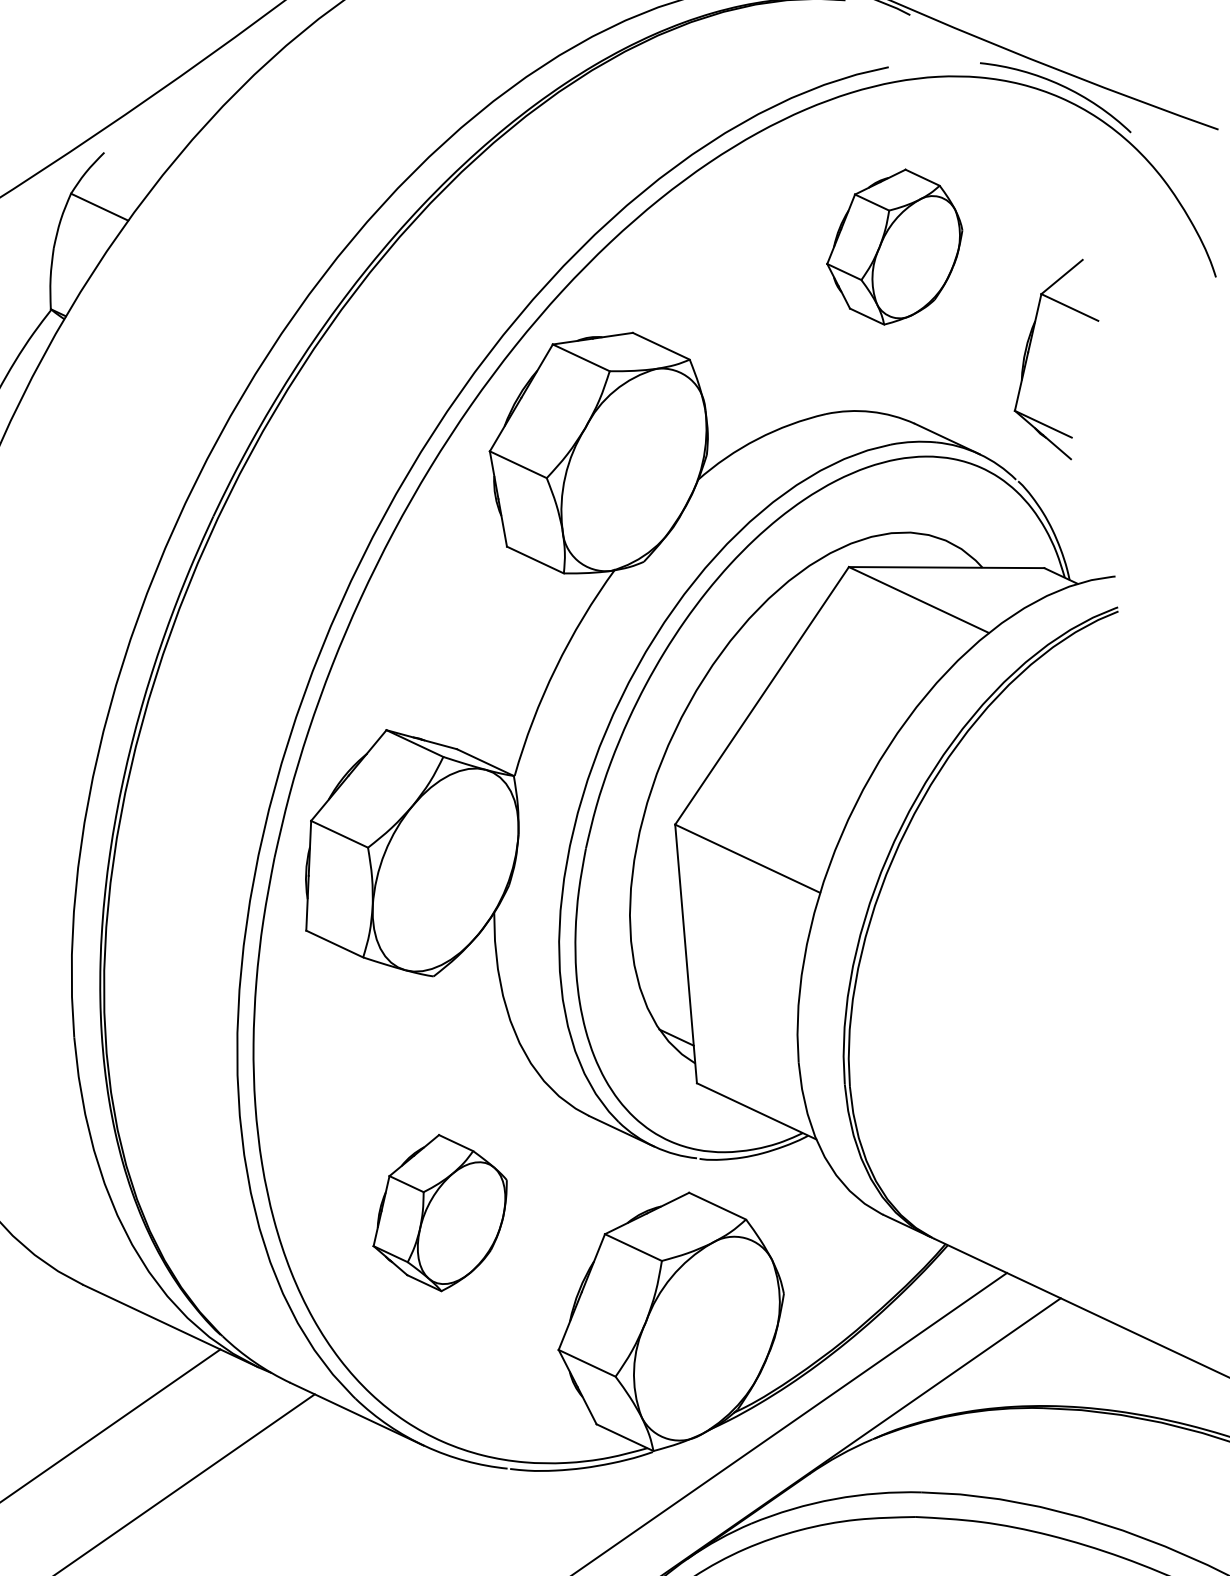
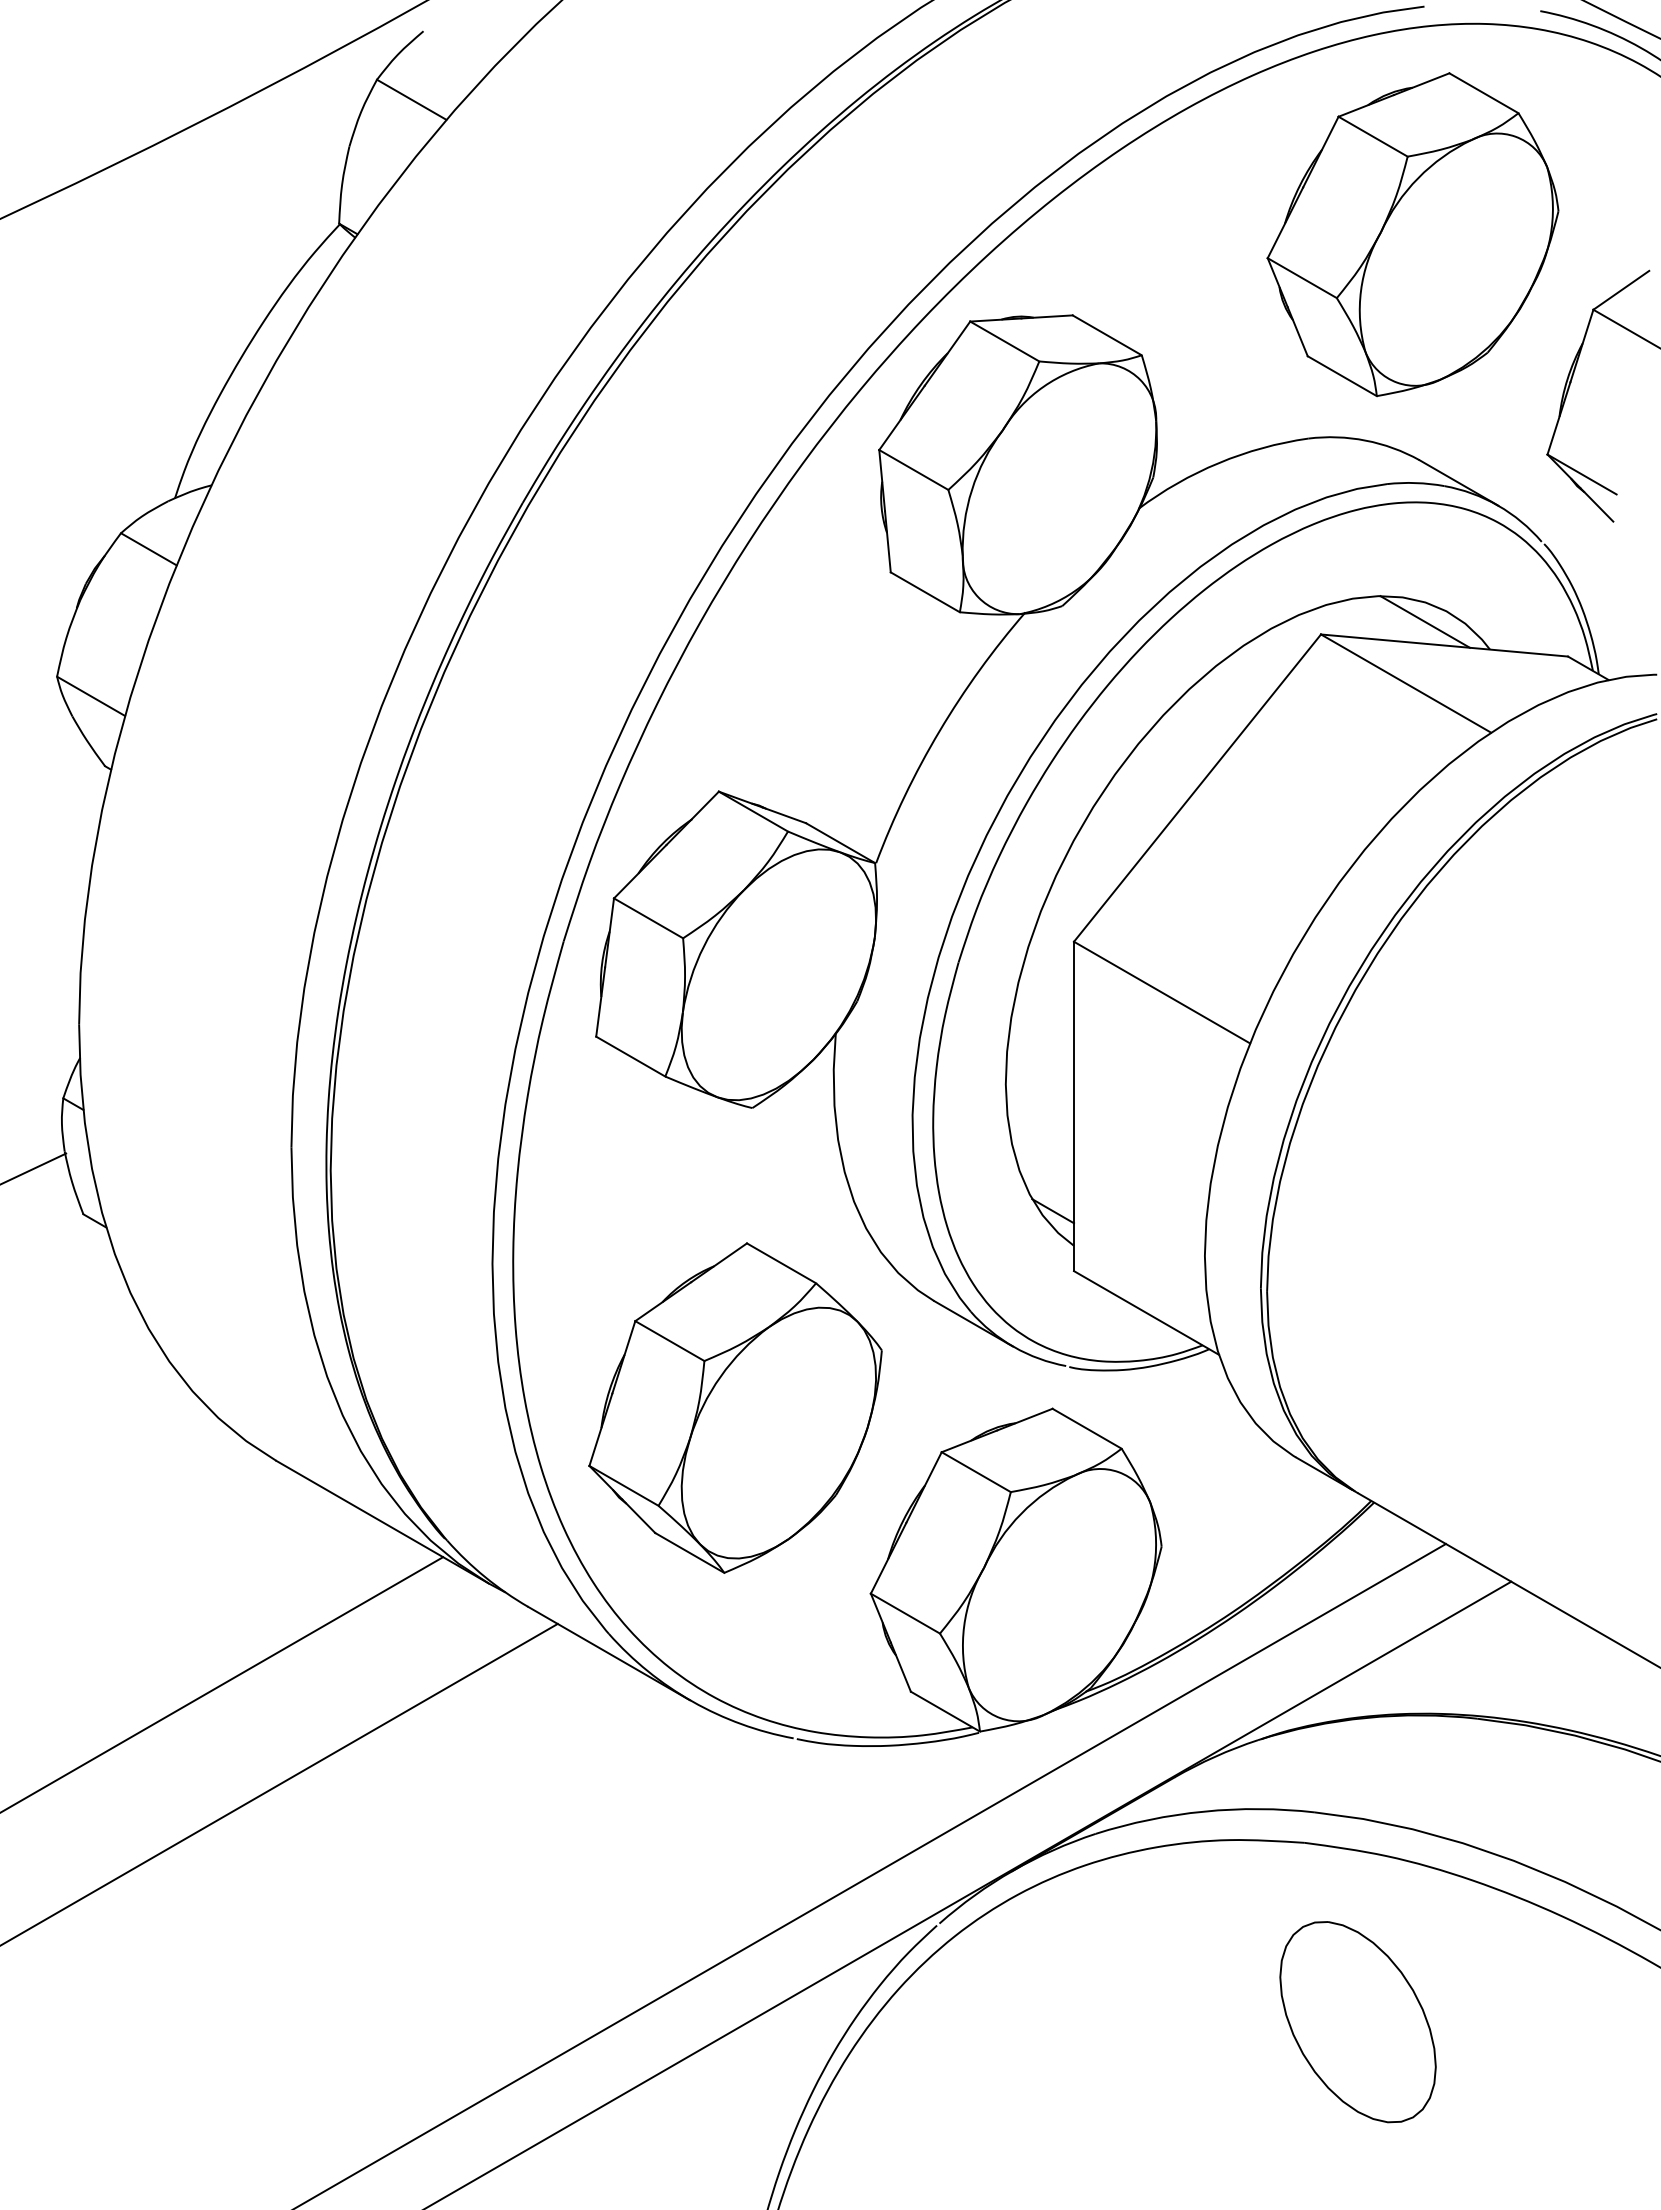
part: (894, 246) -> (1412, 234), size x1.67
line: (929, 550) -> (1424, 621), added
part: (440, 1212) -> (735, 1407), size x1.67

